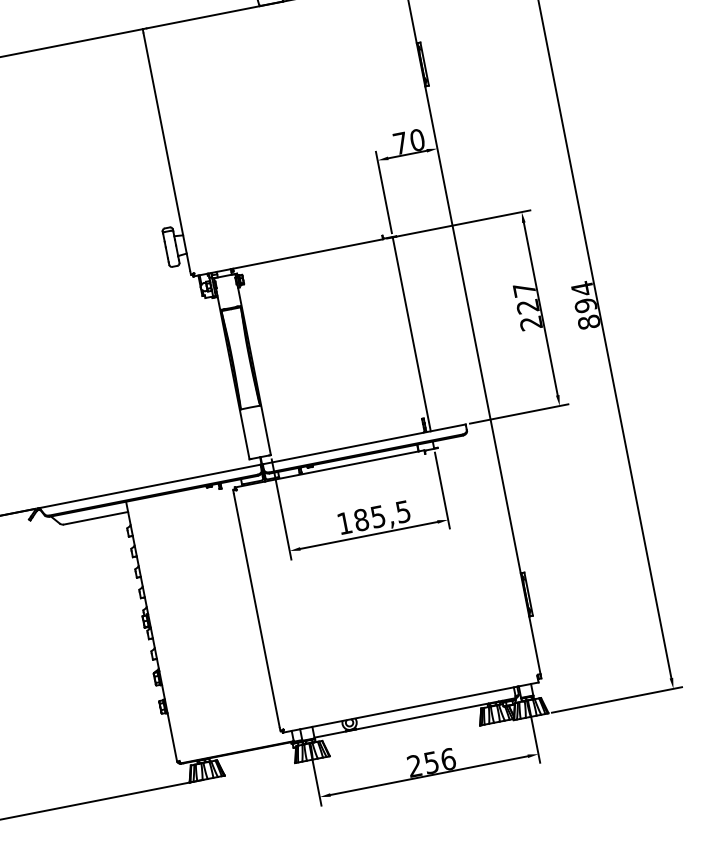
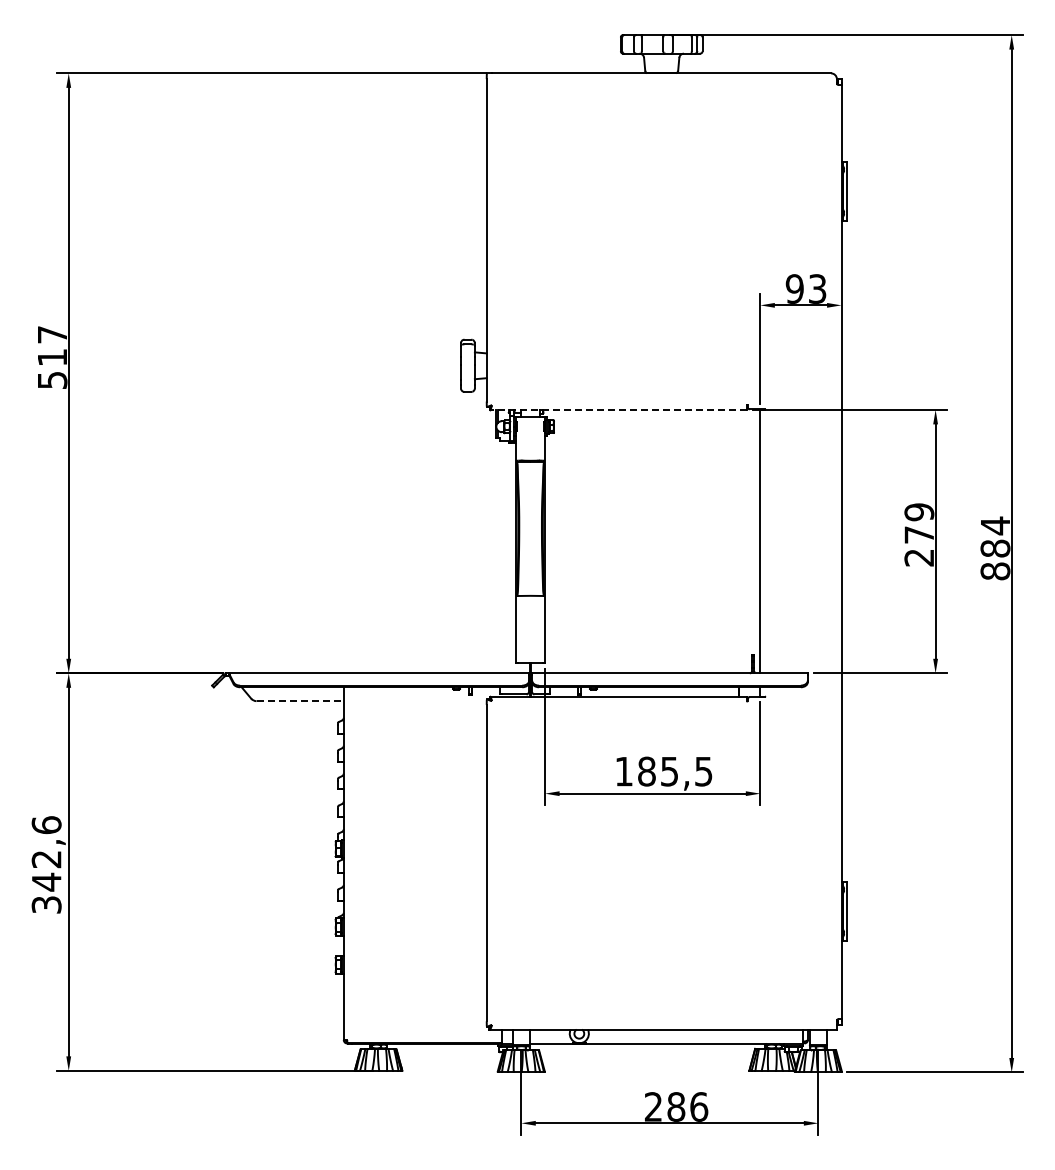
text: (408, 141) -> (805, 288), 70 -> 93
line: (288, 257) -> (618, 409), solid -> dashed
text: (526, 298) -> (919, 523), 227 -> 279
text: (585, 305) -> (995, 548), 894 -> 884
line: (96, 518) -> (300, 701), solid -> dashed
text: (431, 762) -> (676, 1106), 256 -> 286

